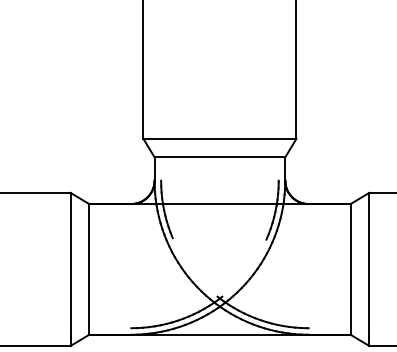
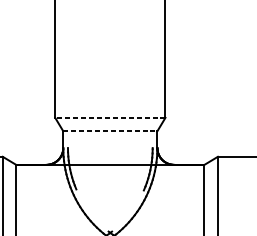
line: (219, 138) -> (110, 117), solid -> dashed
line: (220, 157) -> (110, 131), solid -> dashed

